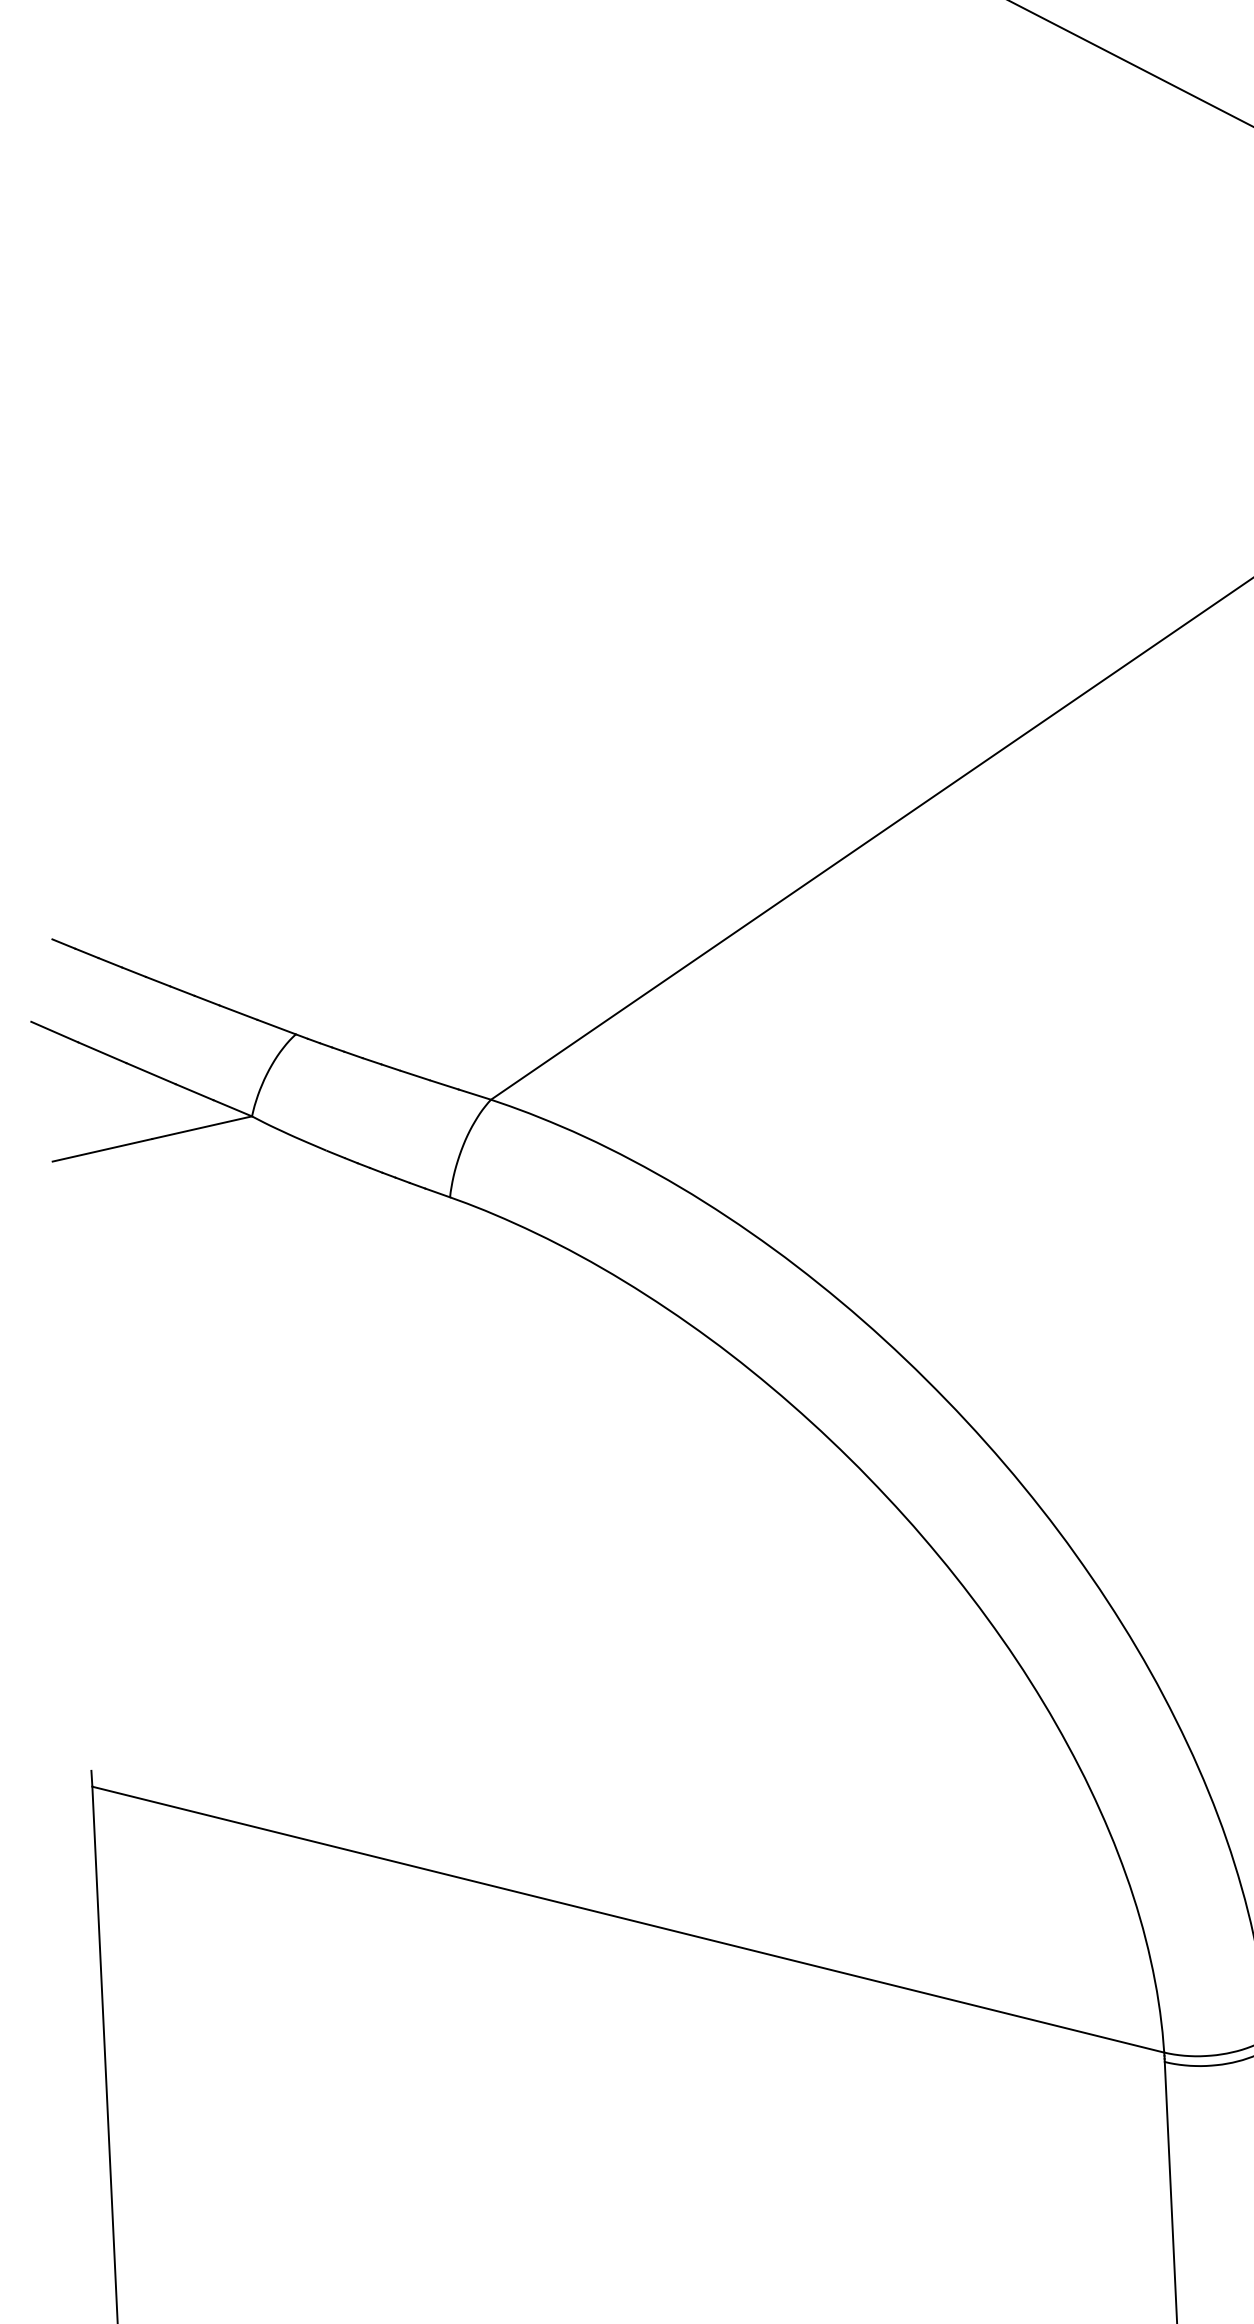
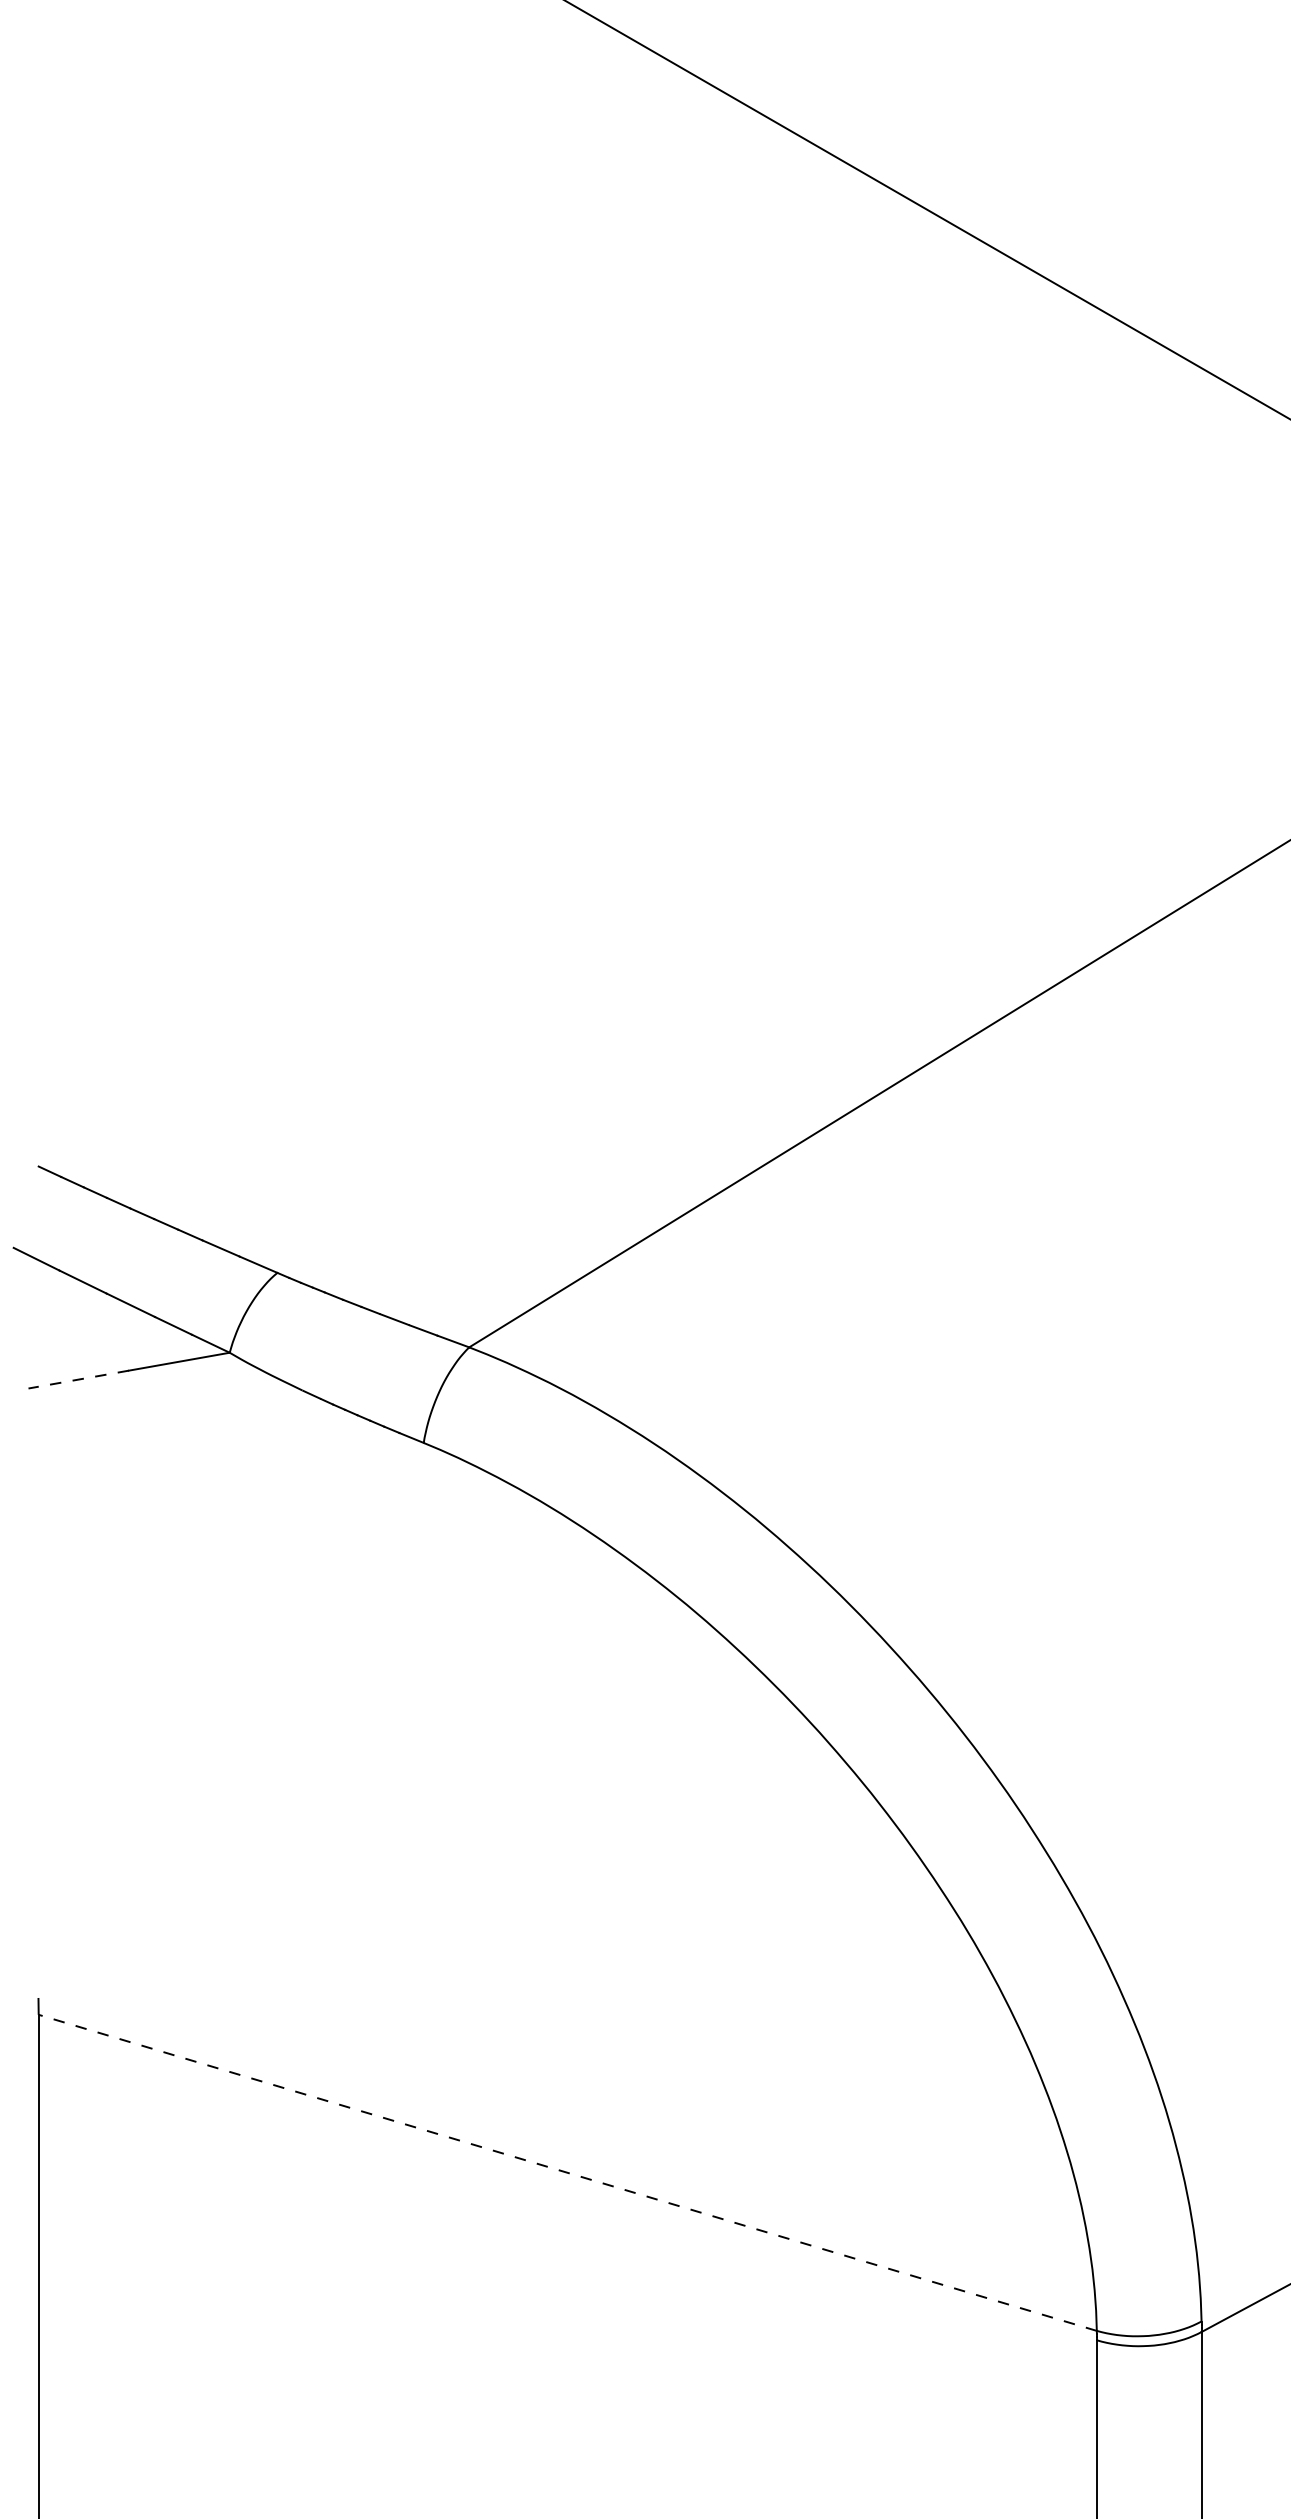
line: (102, 1150) -> (78, 1379), solid -> dashed
line: (628, 1919) -> (567, 2172), solid -> dashed

